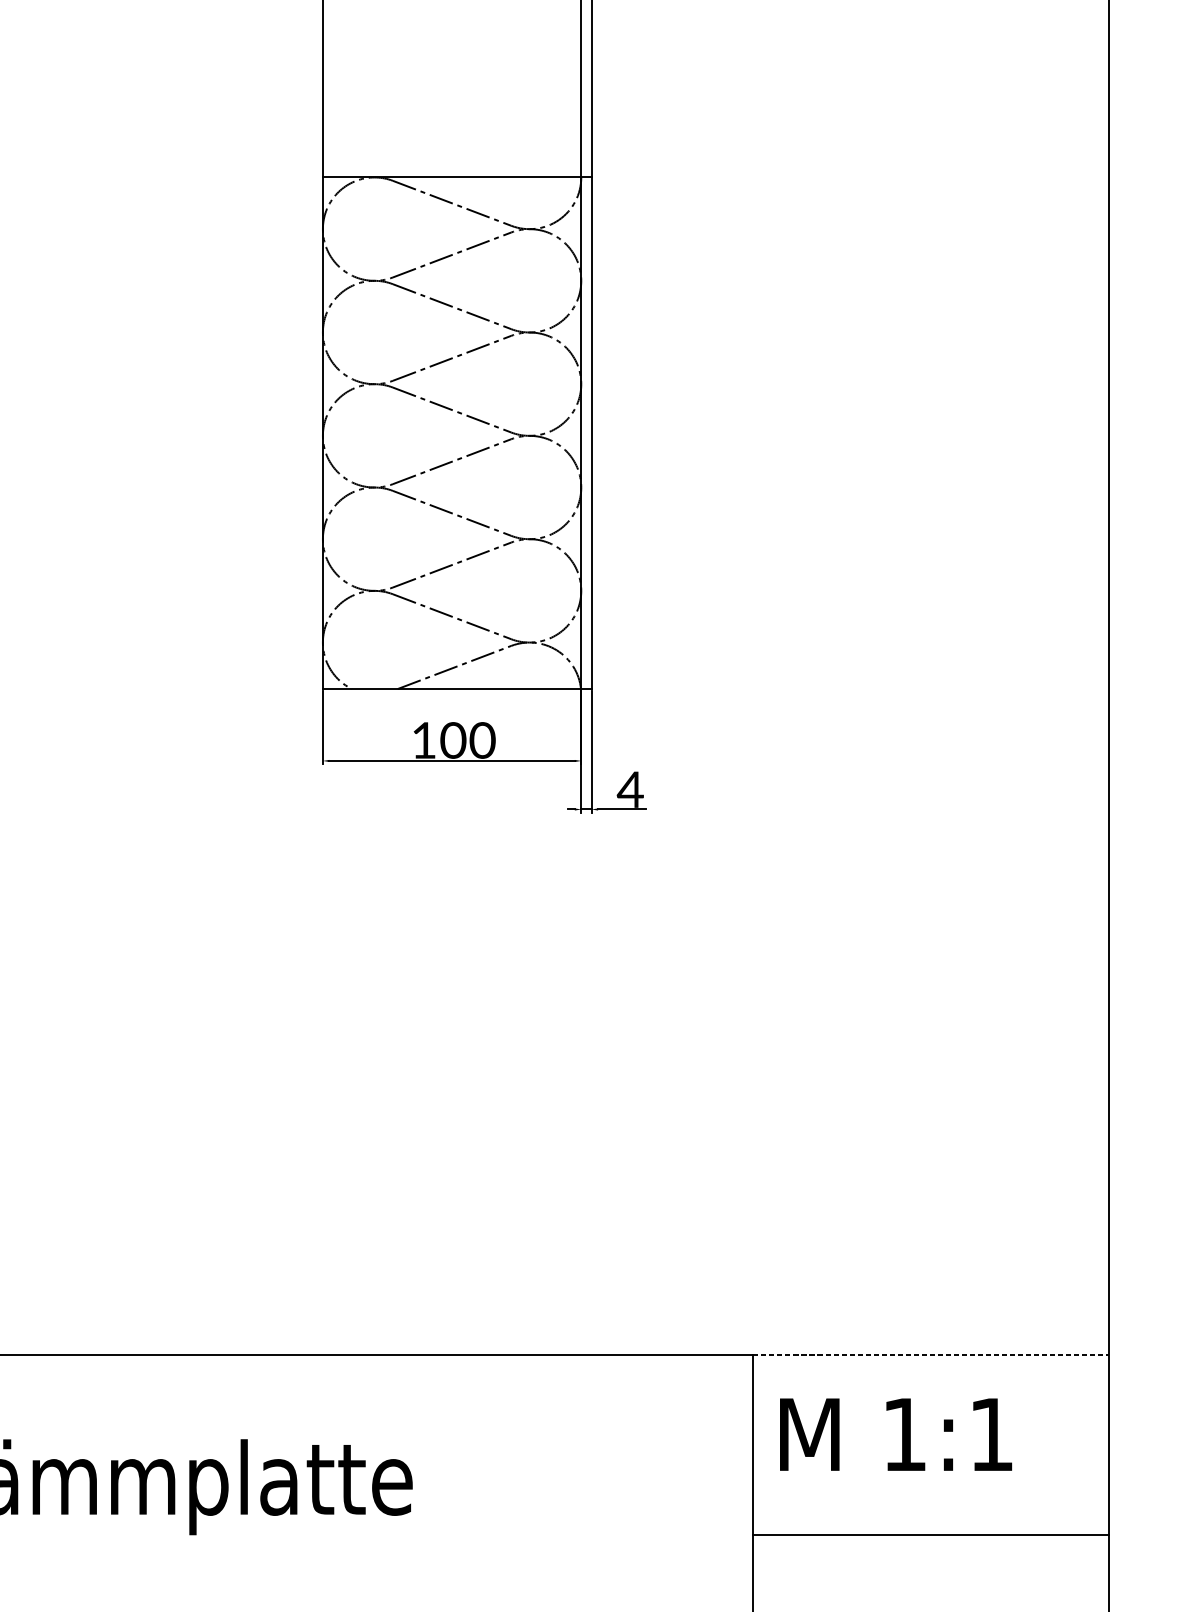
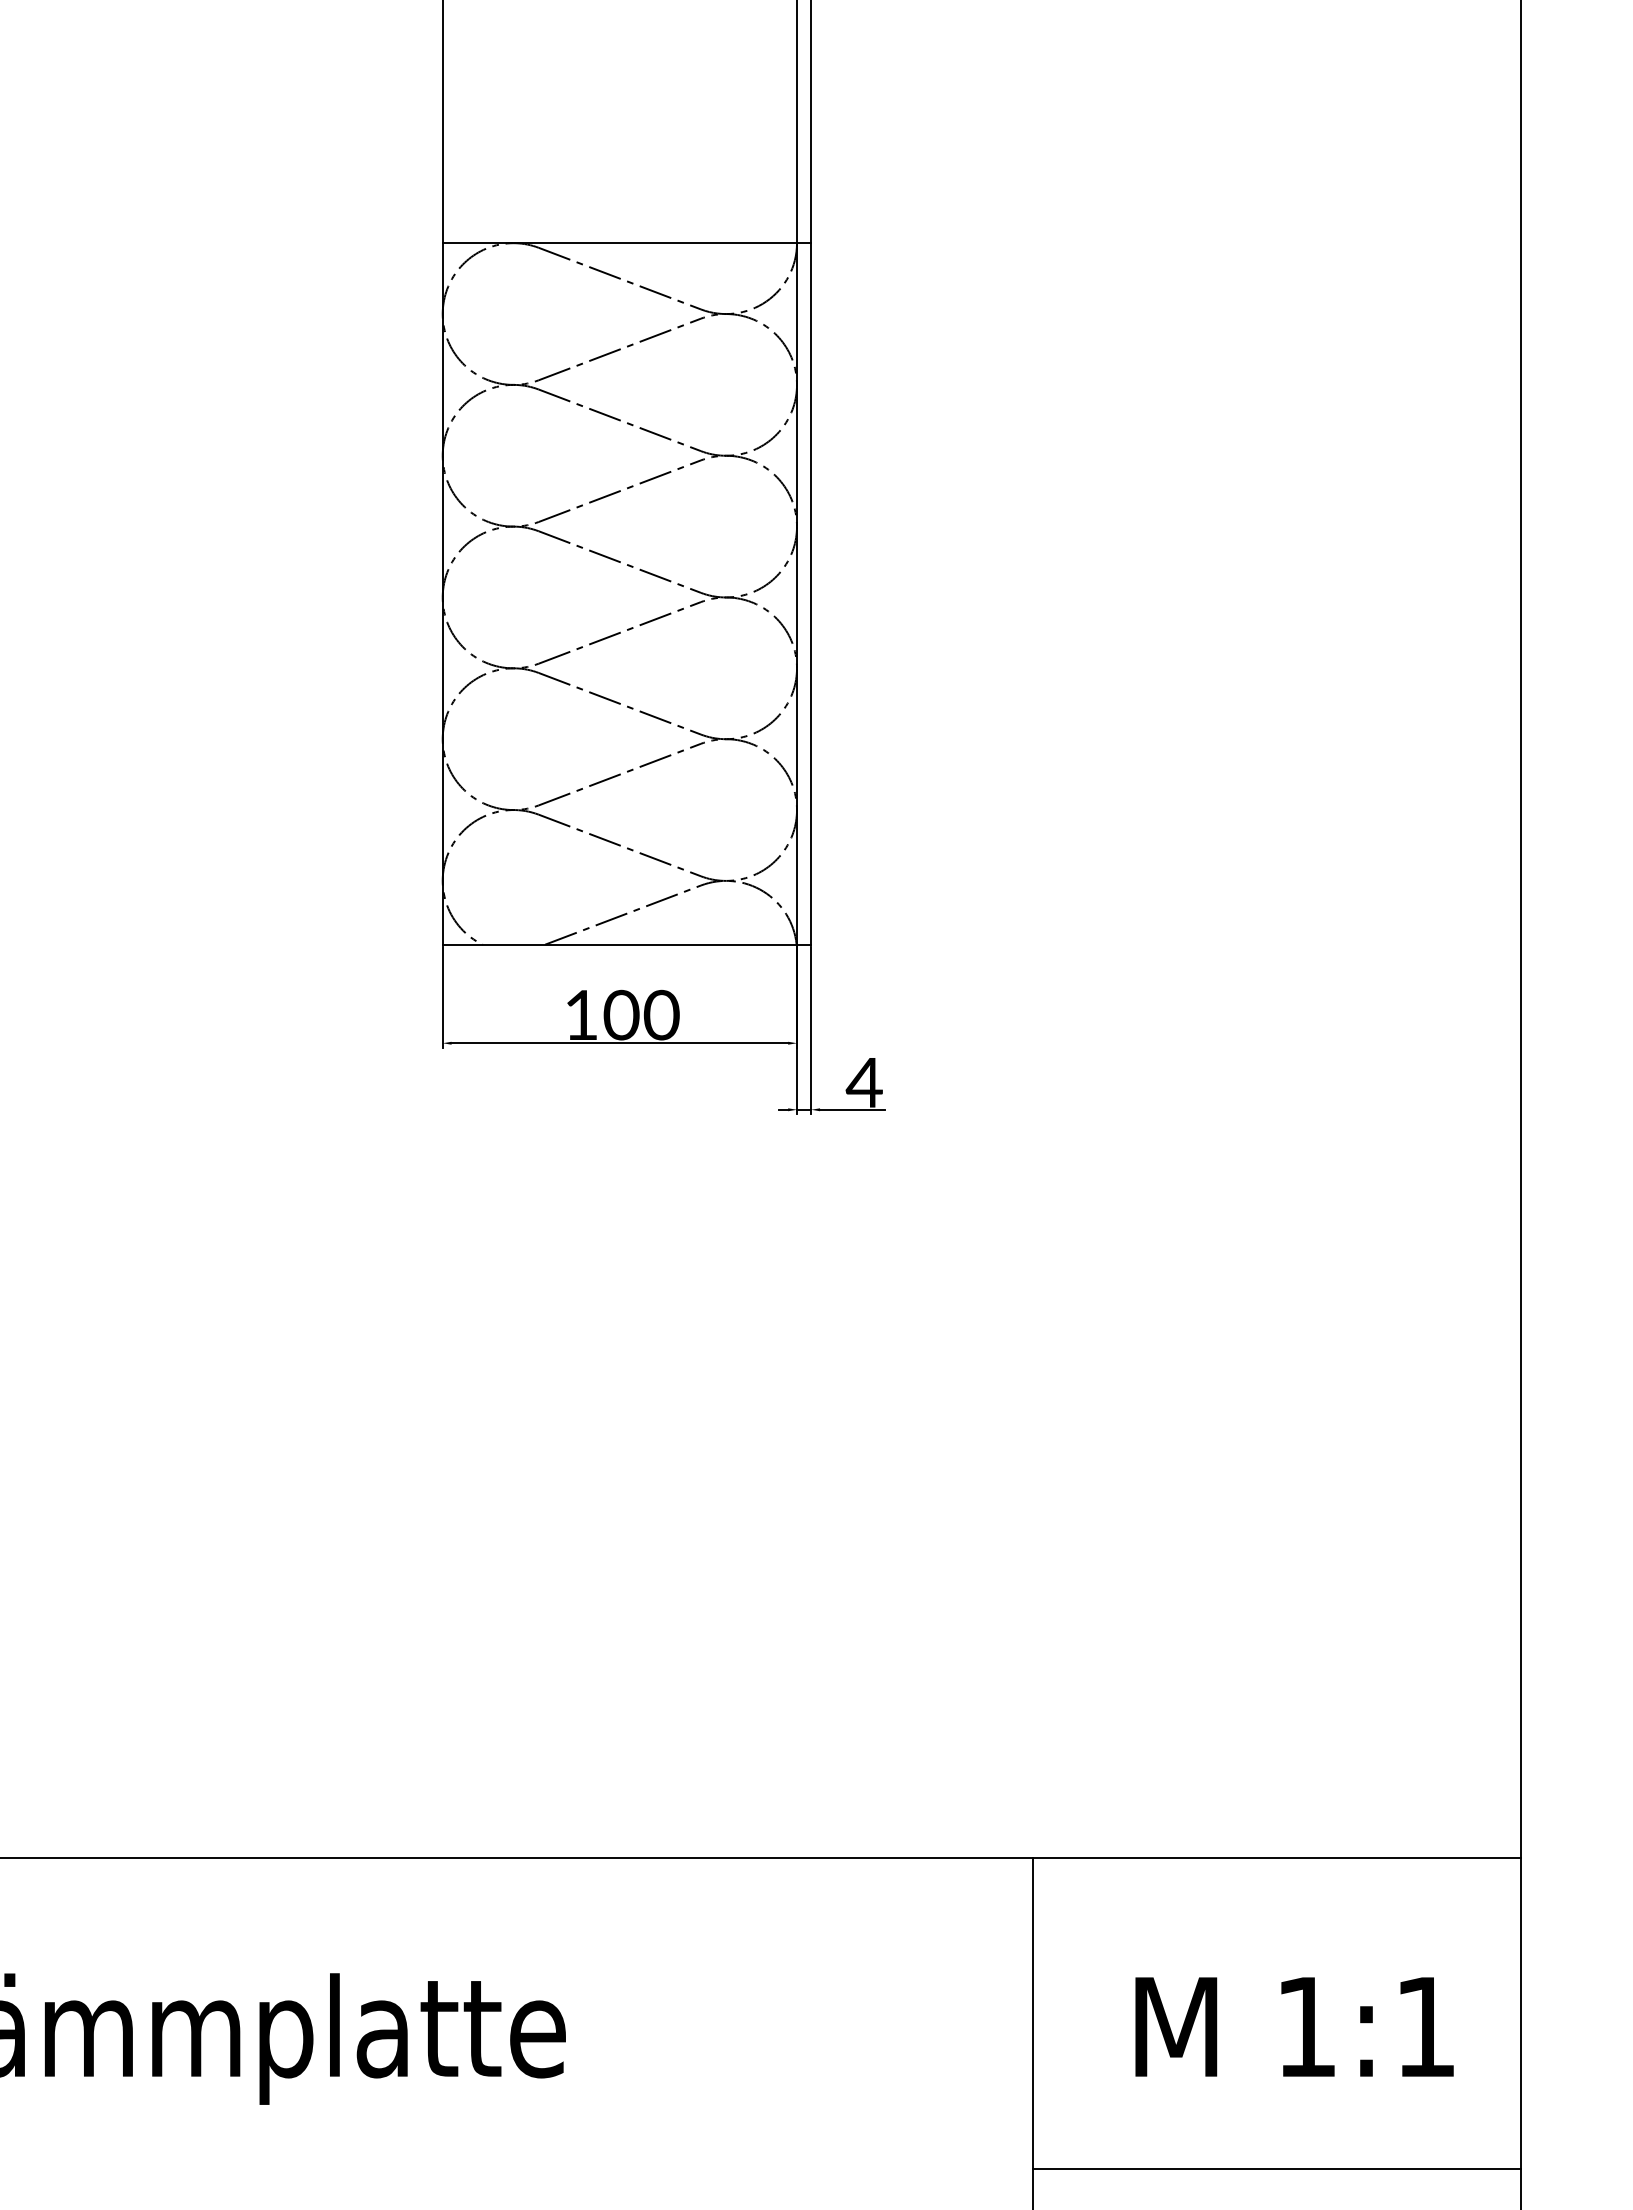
line: (931, 1355) -> (1277, 1858), dashed -> solid
text: (895, 1434) -> (1294, 2026), moved
line: (930, 1534) -> (1276, 2168), moved

